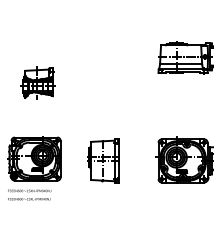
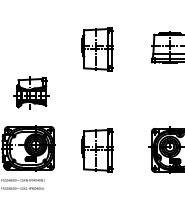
part: (103, 59) -> (96, 48), added
part: (37, 82) -> (30, 91), moved

